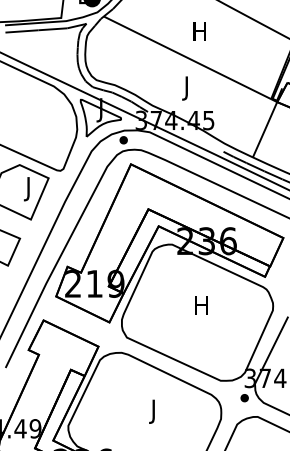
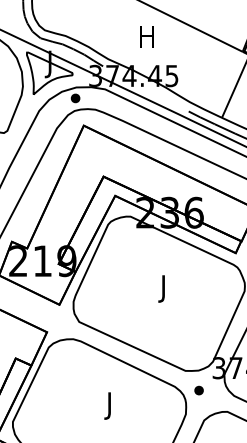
text: (186, 88) -> (146, 39), J -> H
text: (201, 308) -> (163, 289), H -> J
part: (244, 398) -> (198, 390), moved

